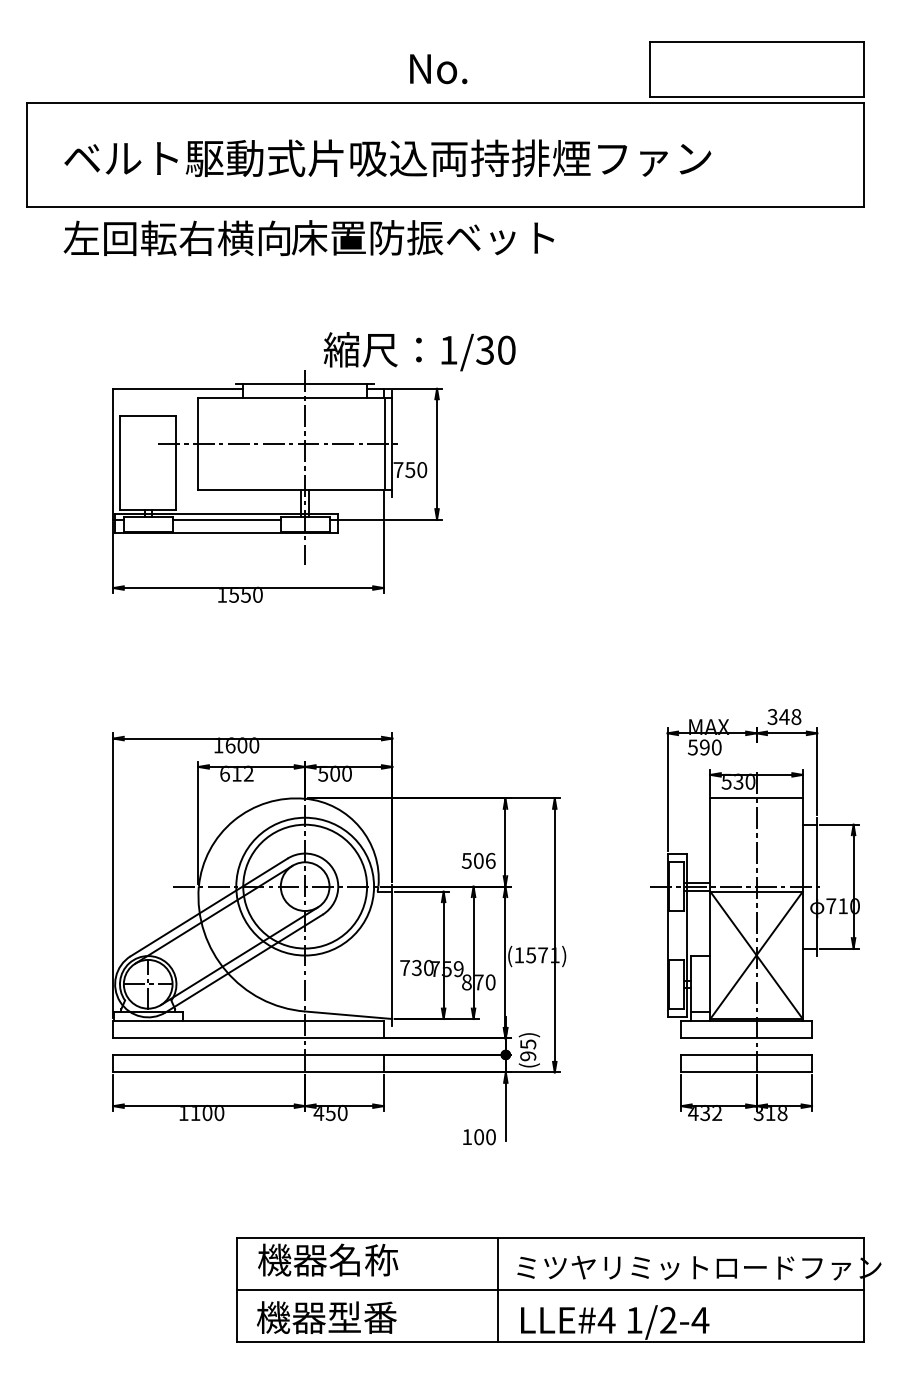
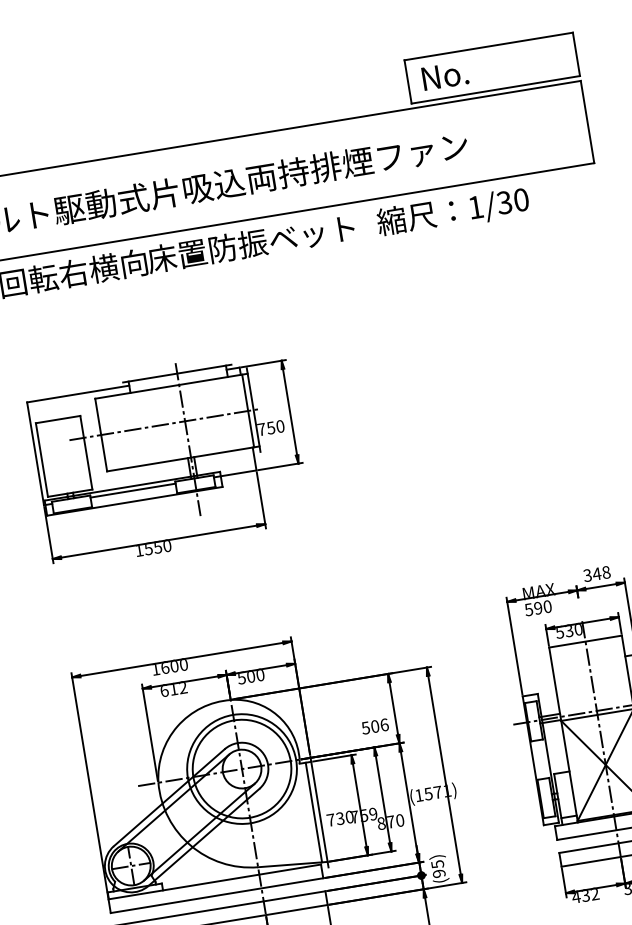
text: (438, 69) -> (445, 76), moved
text: (419, 351) -> (453, 212), moved
line: (385, 954) -> (313, 812), added

